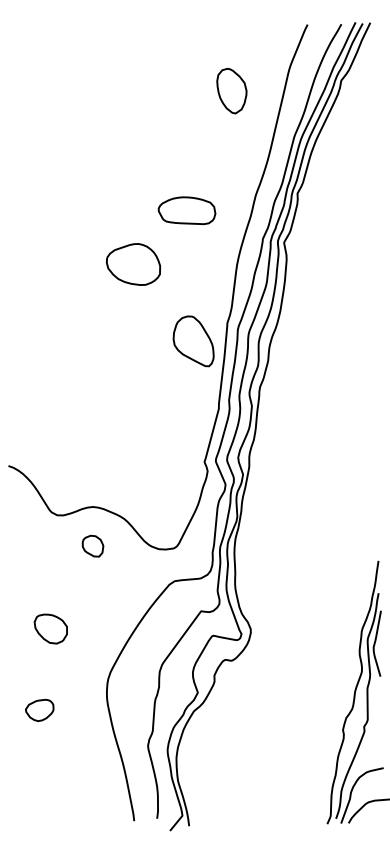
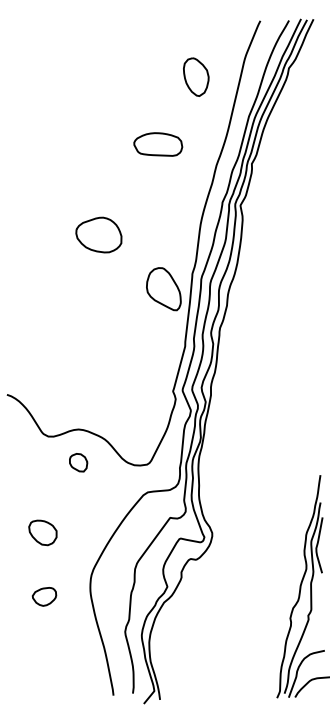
part: (187, 210) -> (158, 144), moved
part: (133, 263) -> (98, 234), moved
part: (39, 710) -> (44, 596), moved

